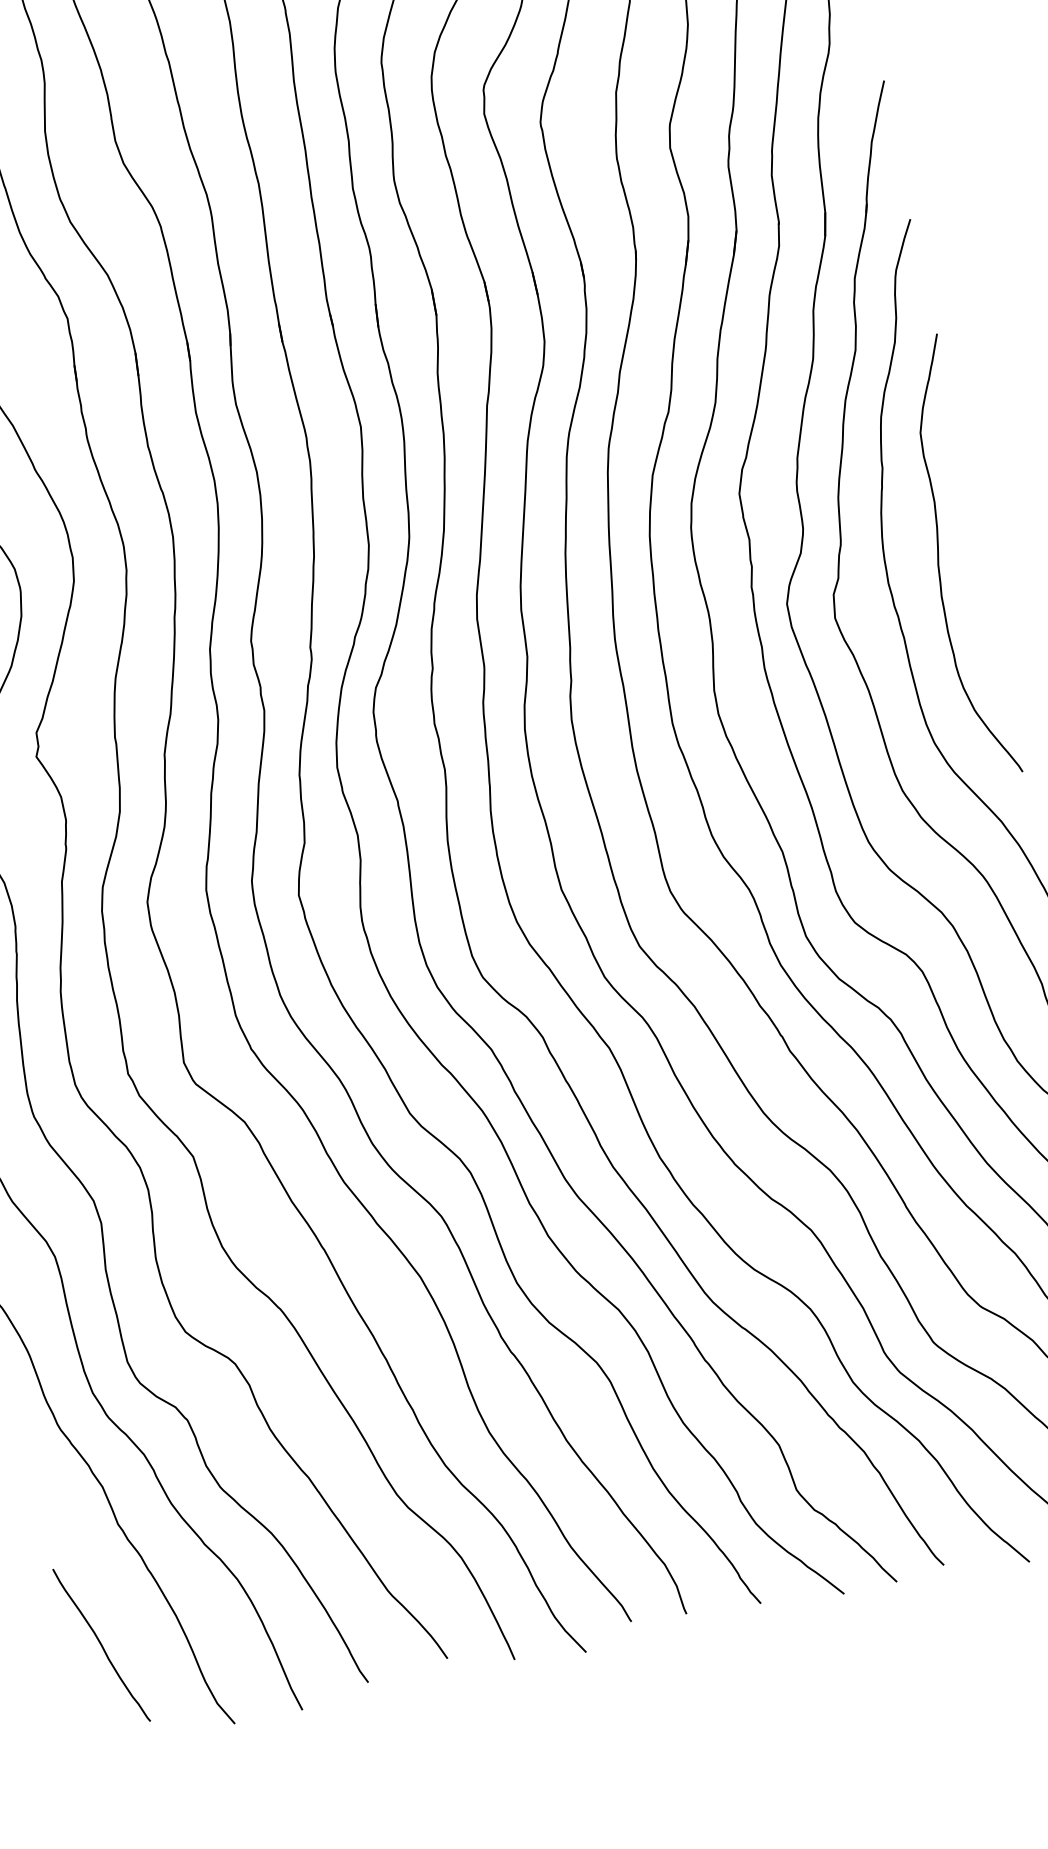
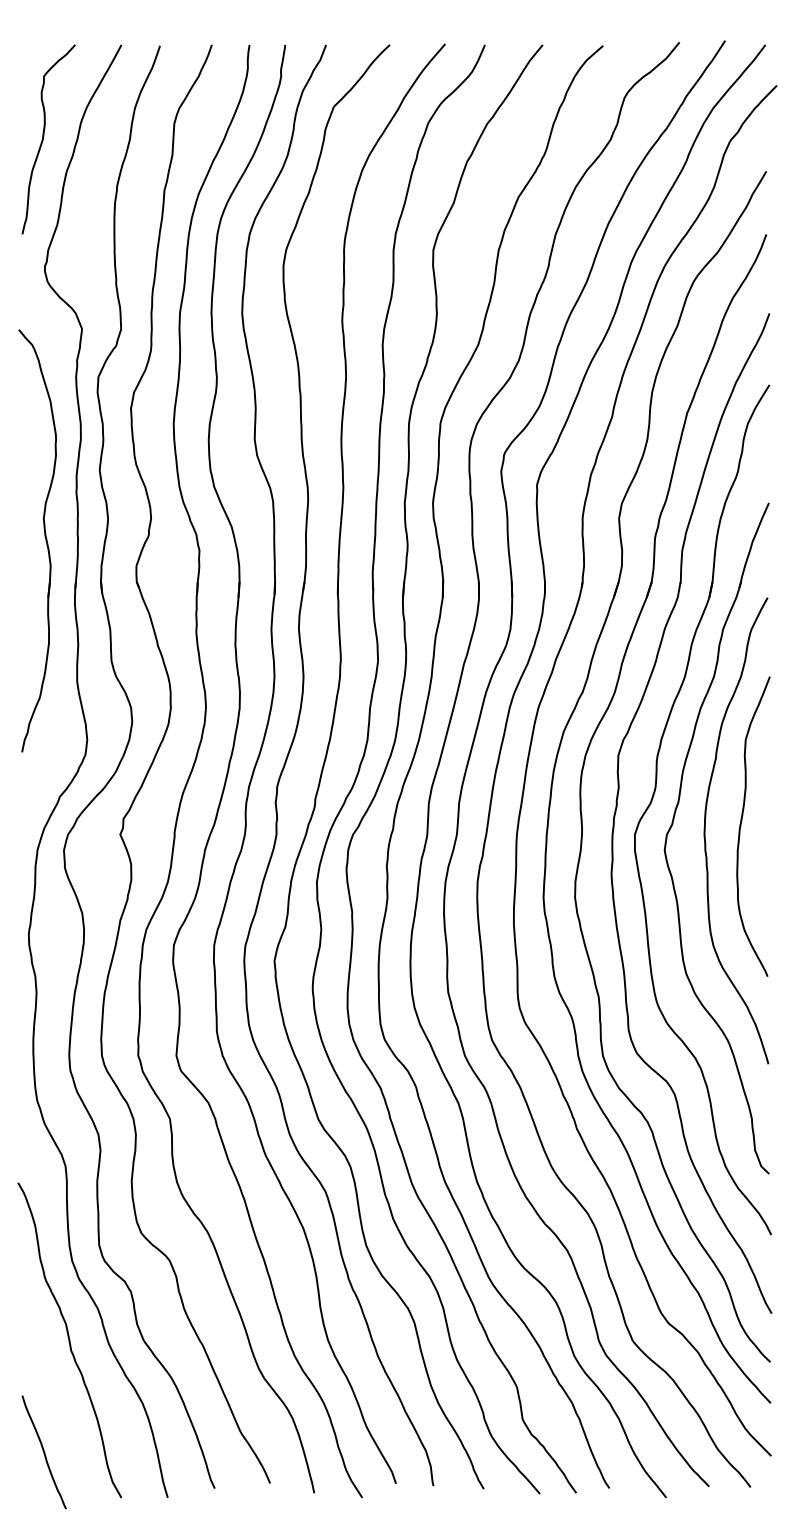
curve: (100, 1645) -> (43, 1452), moved

